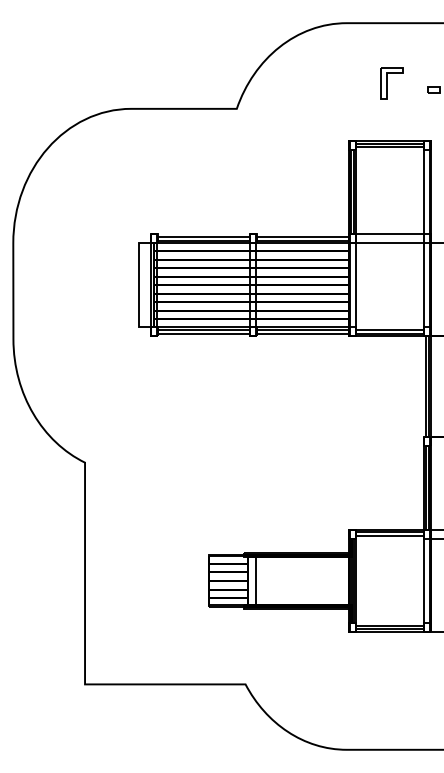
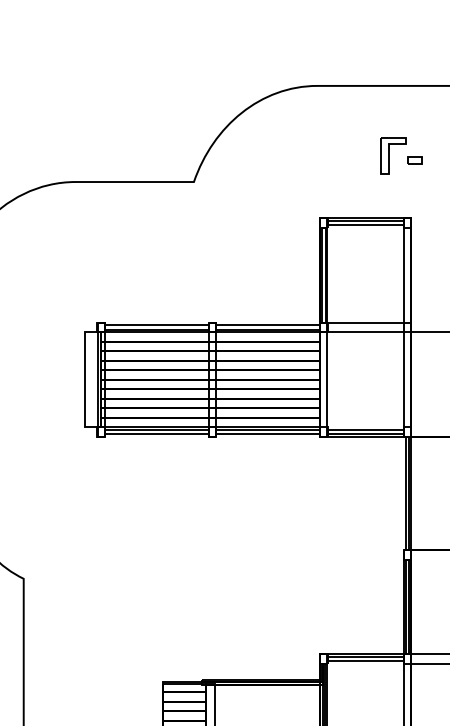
part: (391, 83) -> (393, 155), moved

